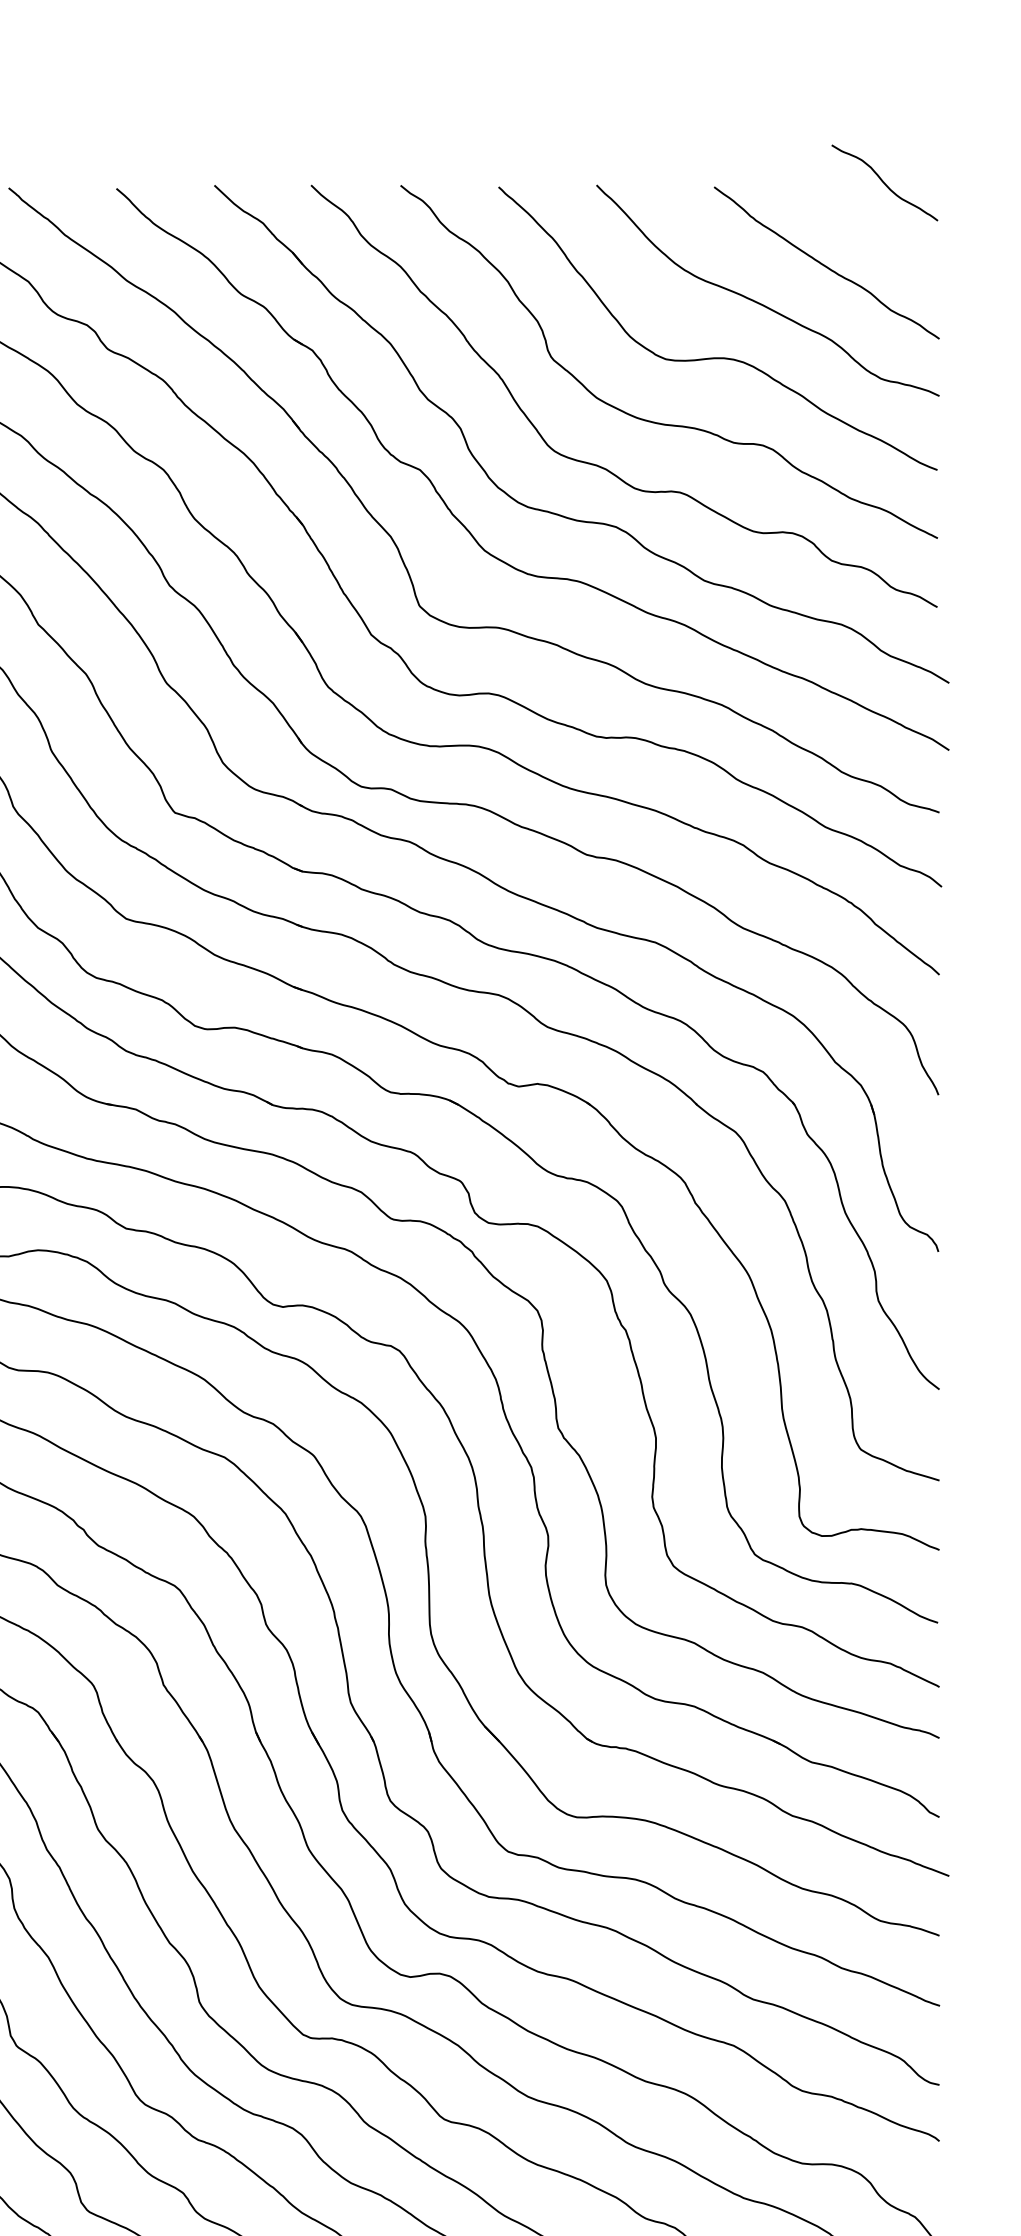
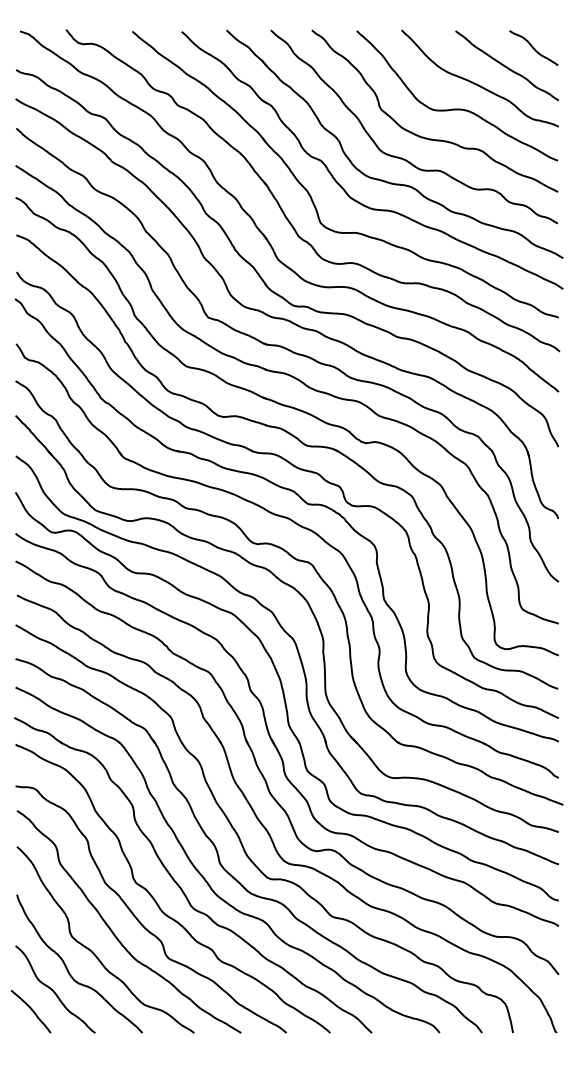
curve: (884, 181) -> (533, 47), moved

